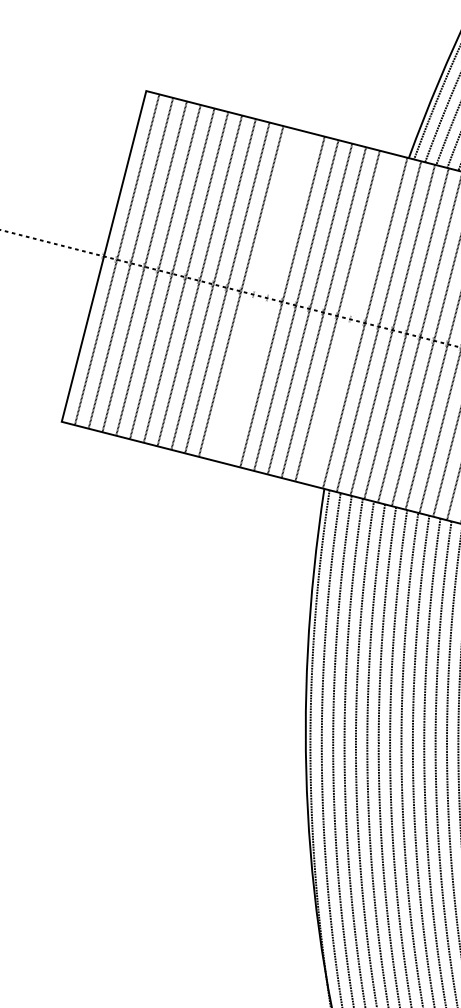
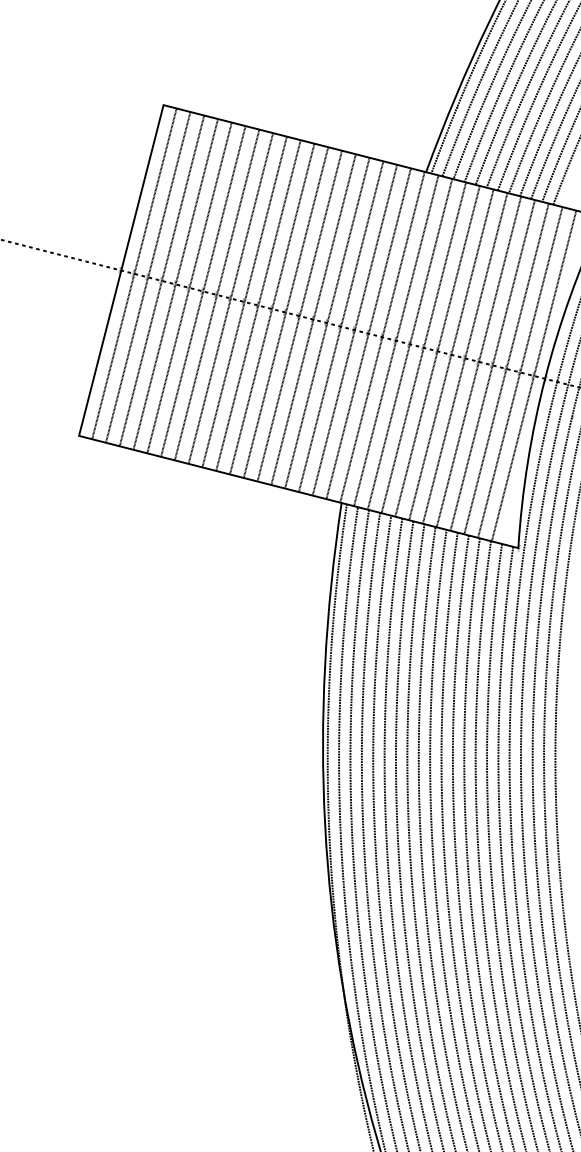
line: (254, 294) -> (271, 308), added
line: (268, 298) -> (285, 312), added
line: (351, 319) -> (368, 333), added

